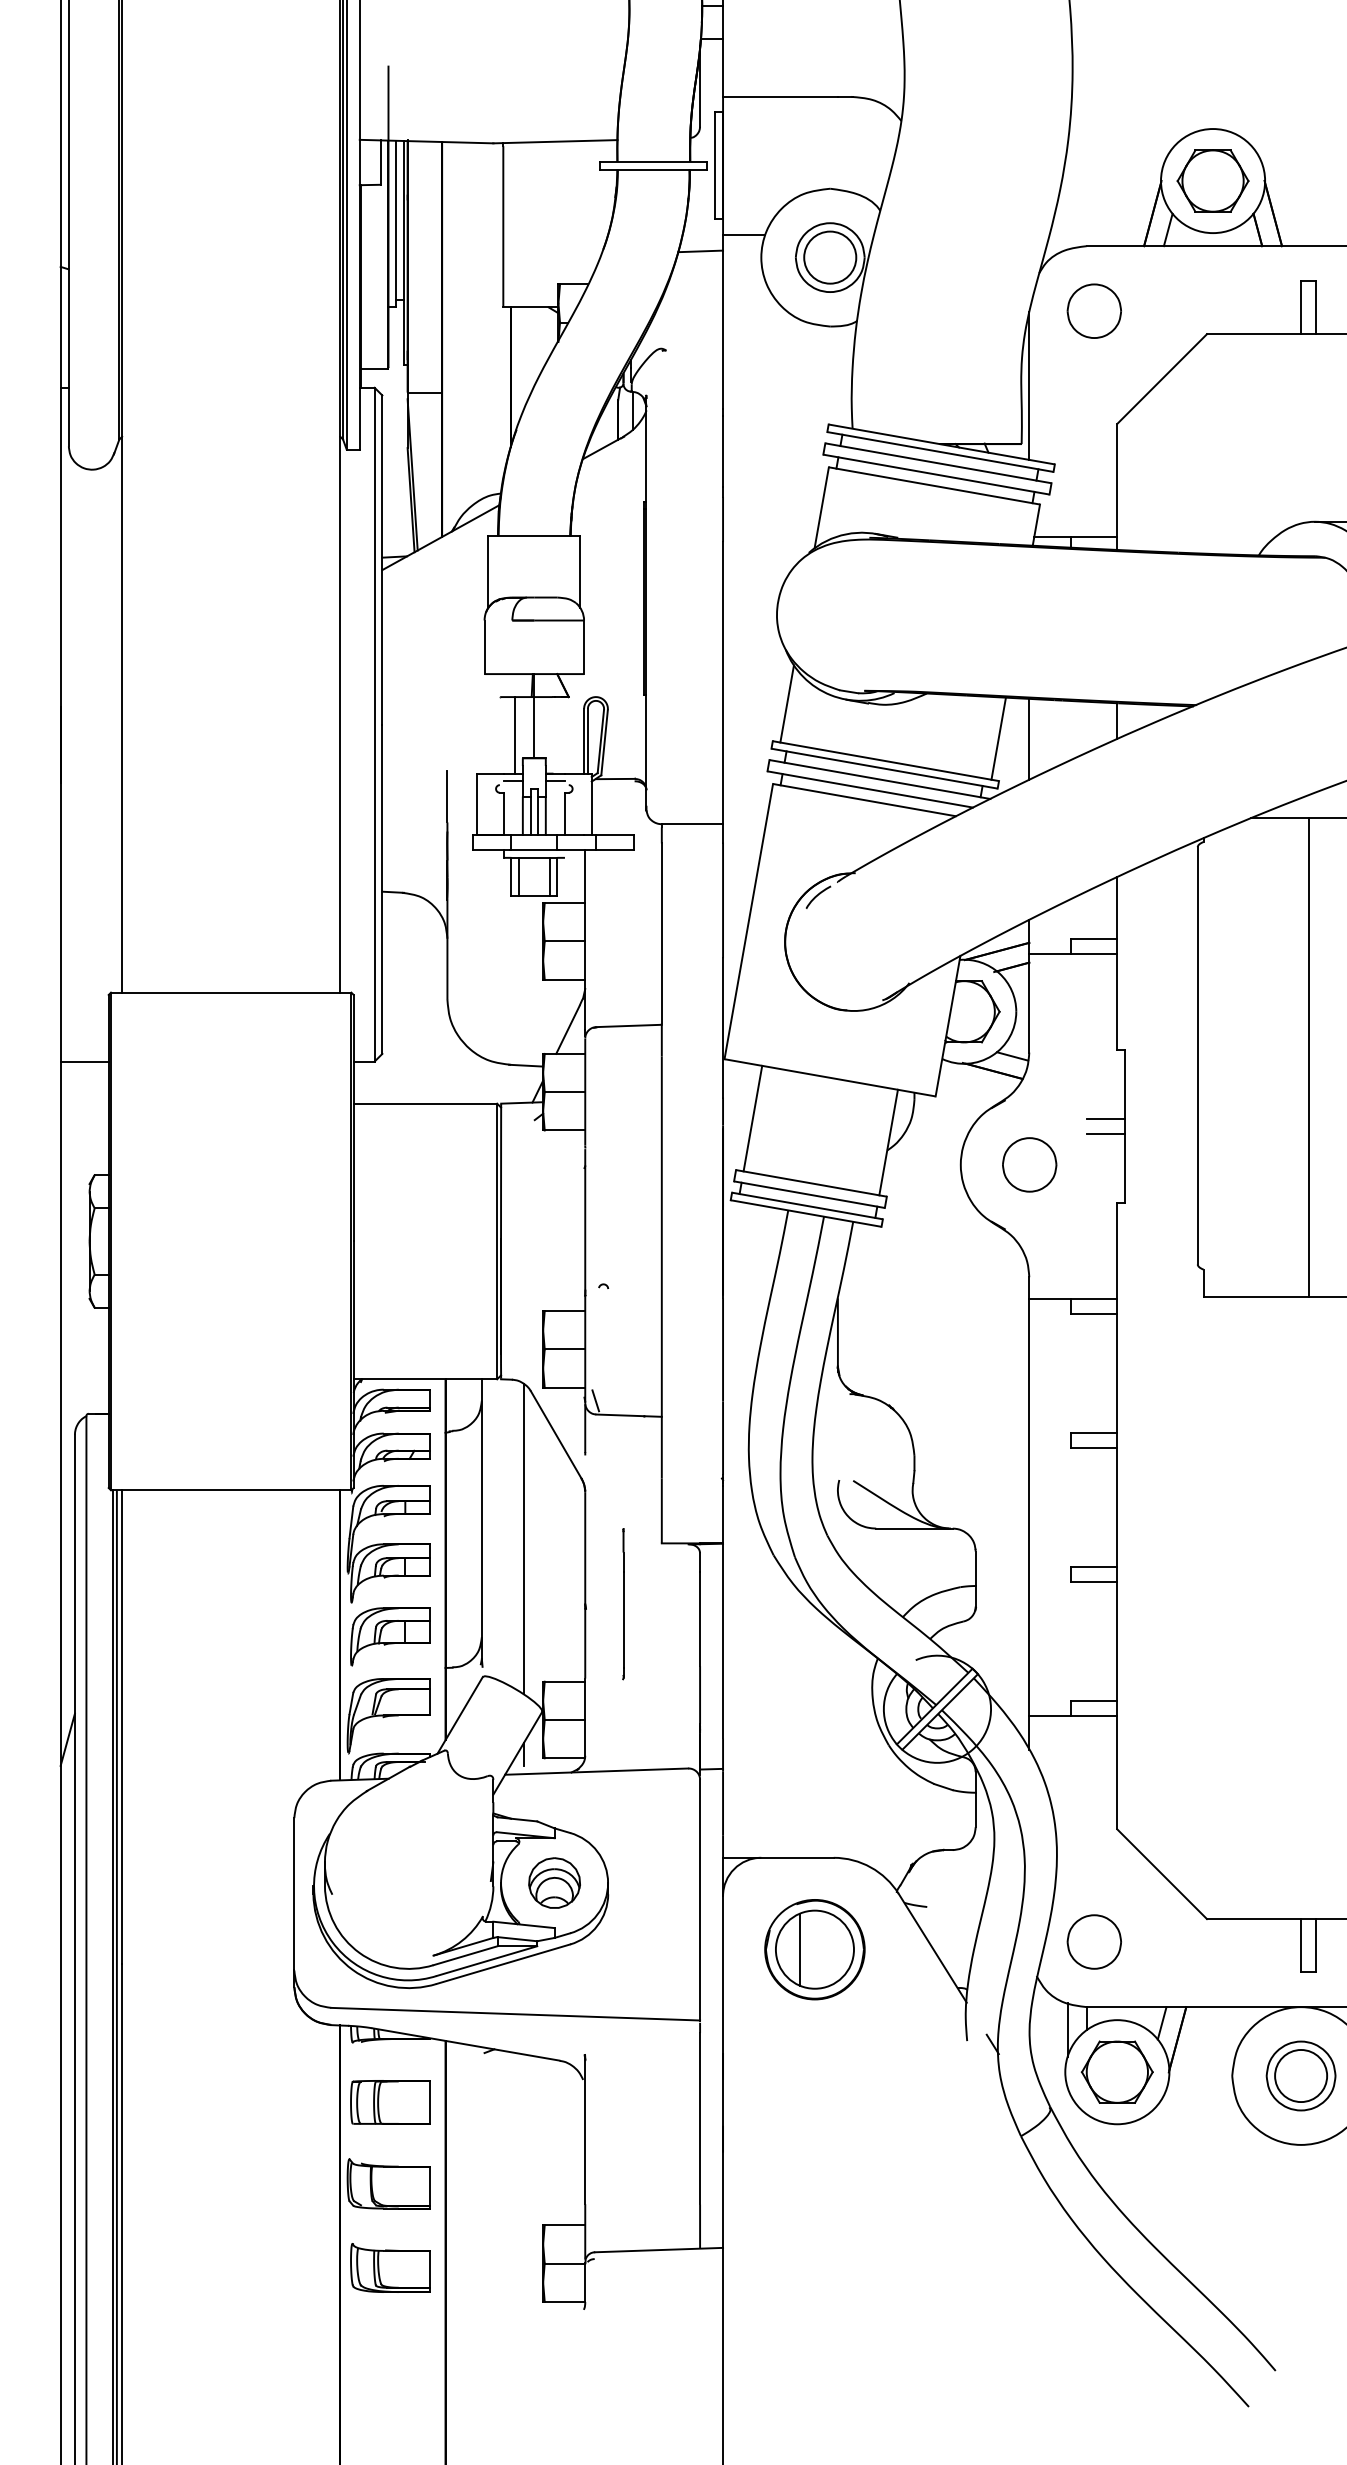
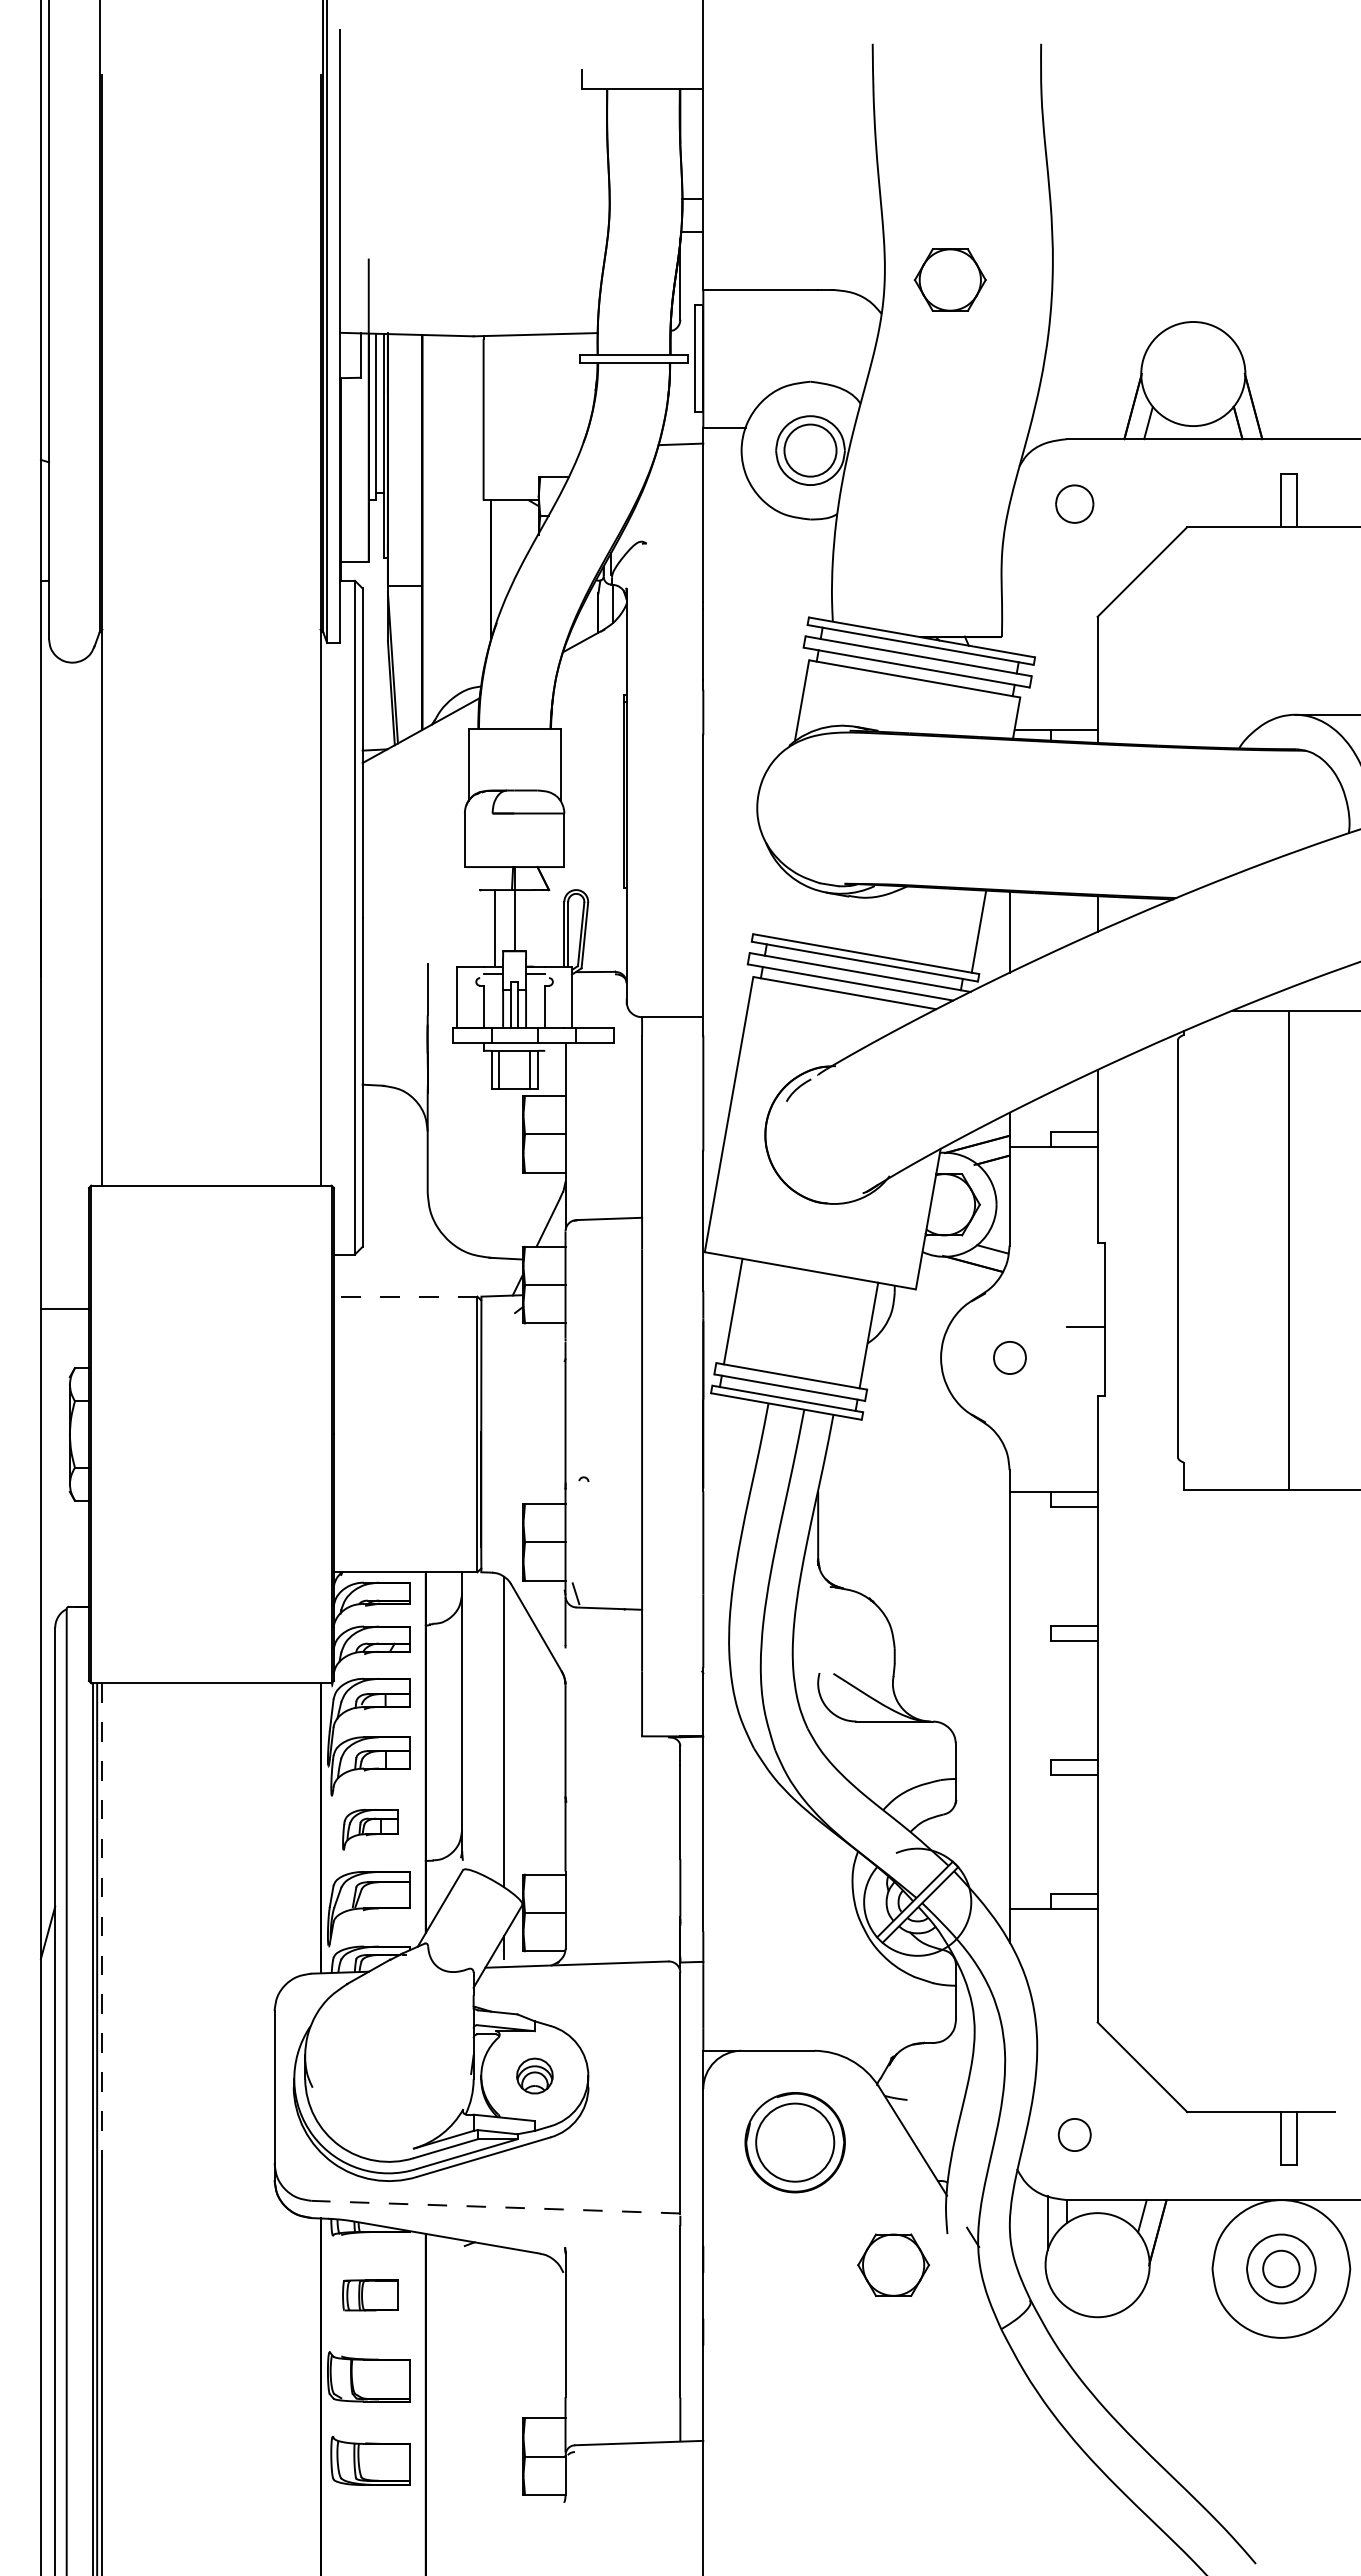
part: (1212, 180) -> (949, 279), moved
part: (1094, 310) -> (1074, 503), size x0.7
line: (1029, 385) -> (1009, 578), removed
line: (787, 703) -> (767, 896), removed
line: (84, 1061) -> (64, 1308), moved
line: (425, 1103) -> (405, 1296), solid -> dashed
line: (1106, 1118) -> (1086, 1311), removed
part: (1029, 1164) -> (1009, 1357), size x0.6
part: (623, 1604) -> (603, 1797), removed
part: (390, 1636) -> (370, 1829), size x0.7
line: (122, 1726) -> (102, 1919), solid -> dashed
part: (554, 1882) -> (534, 2075), size x0.7
part: (1094, 1941) -> (1074, 2134), size x0.6
line: (799, 1949) -> (779, 2142), removed
line: (515, 2014) -> (495, 2207), solid -> dashed
part: (1117, 2071) -> (893, 2264), moved
circle: (1301, 2075) -> (1281, 2268), size x0.7
part: (390, 2102) -> (370, 2295), size x0.7

